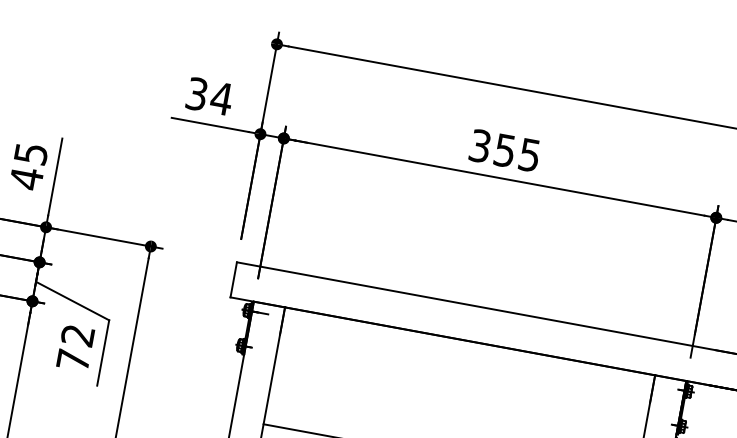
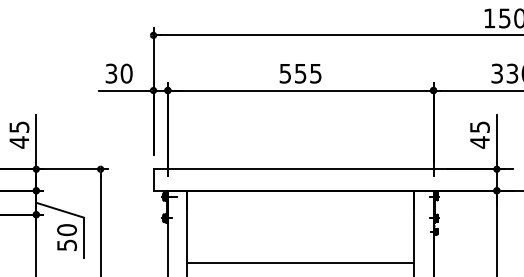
text: (221, 98) -> (126, 73), 34 -> 30
text: (480, 144) -> (285, 72), 355 -> 555
text: (76, 347) -> (67, 237), 72 -> 50

